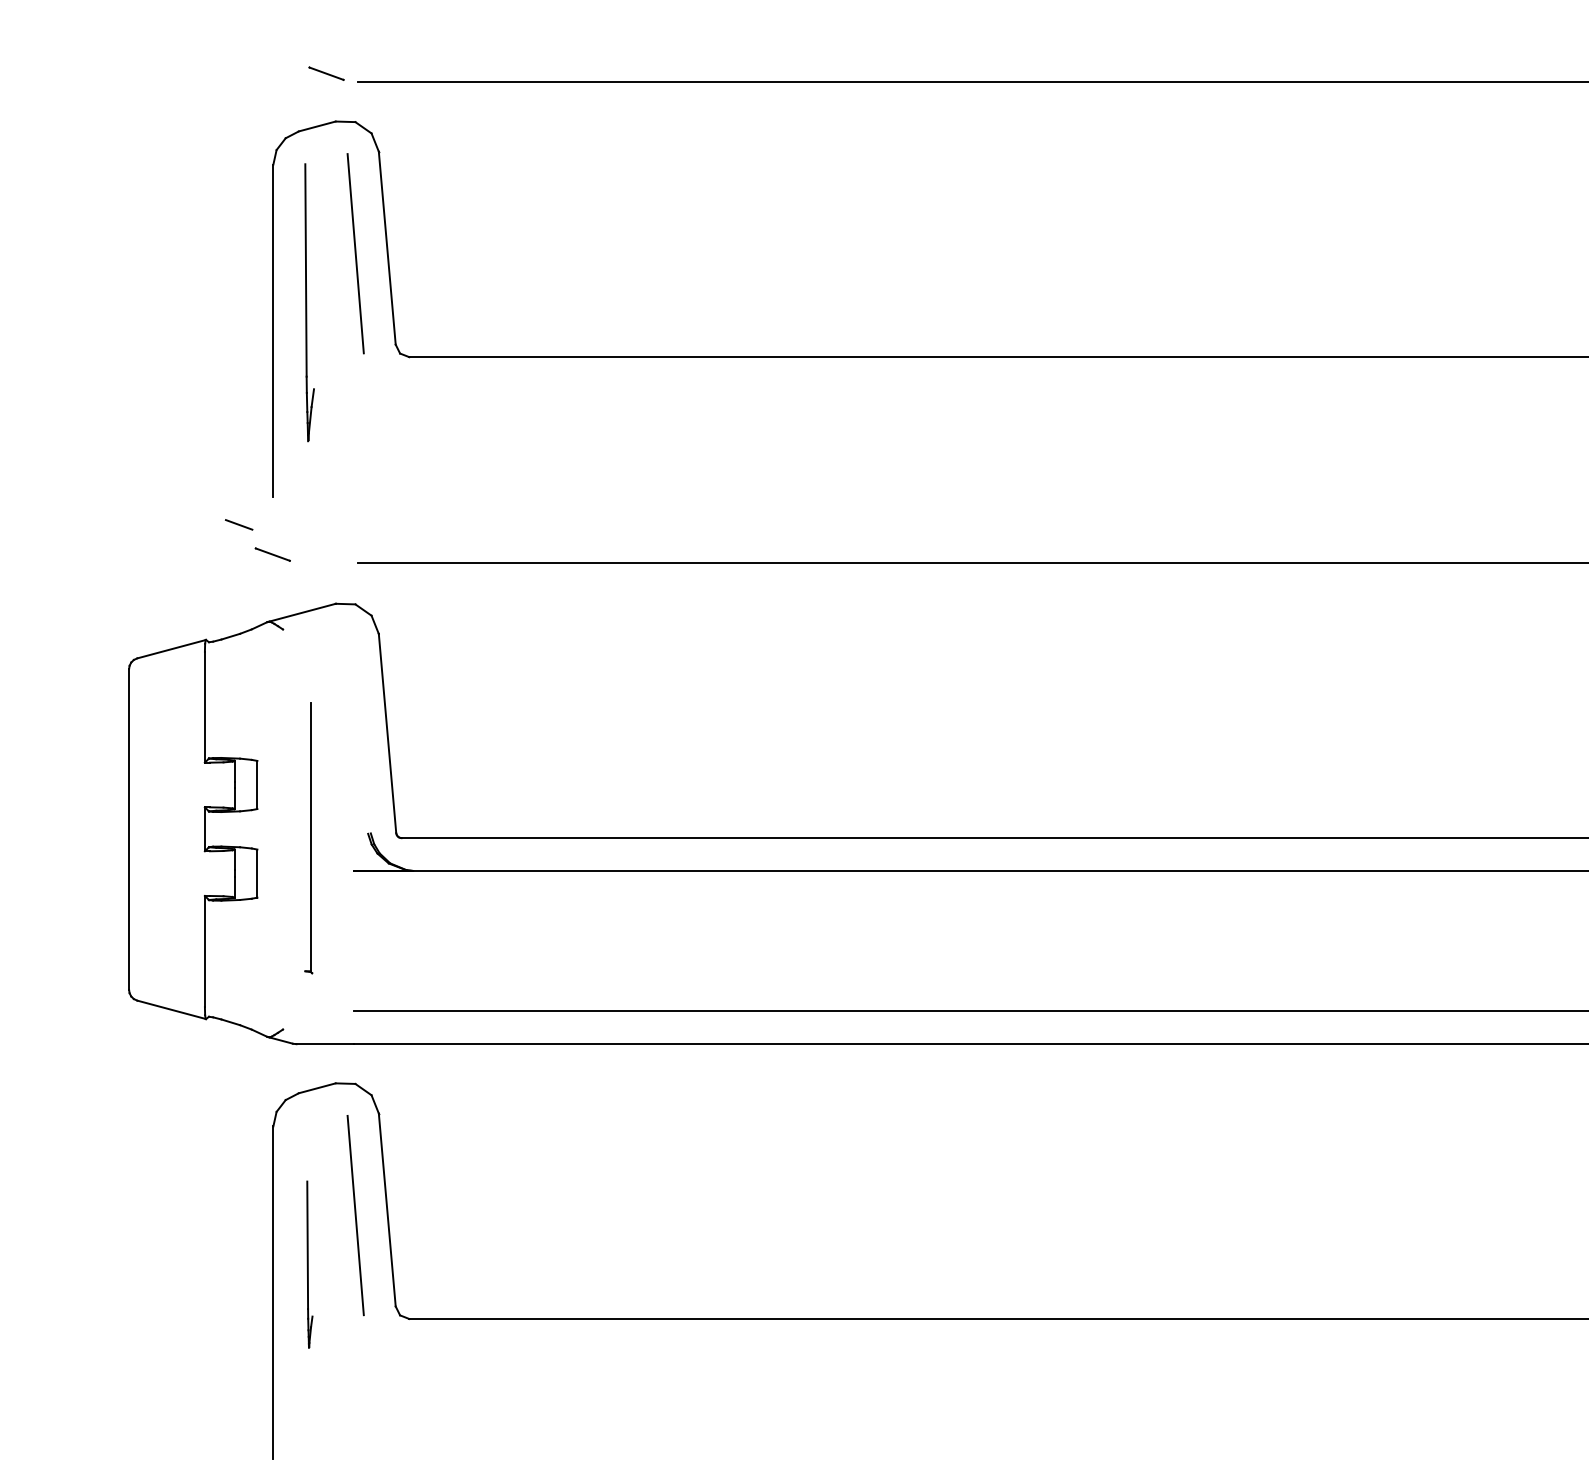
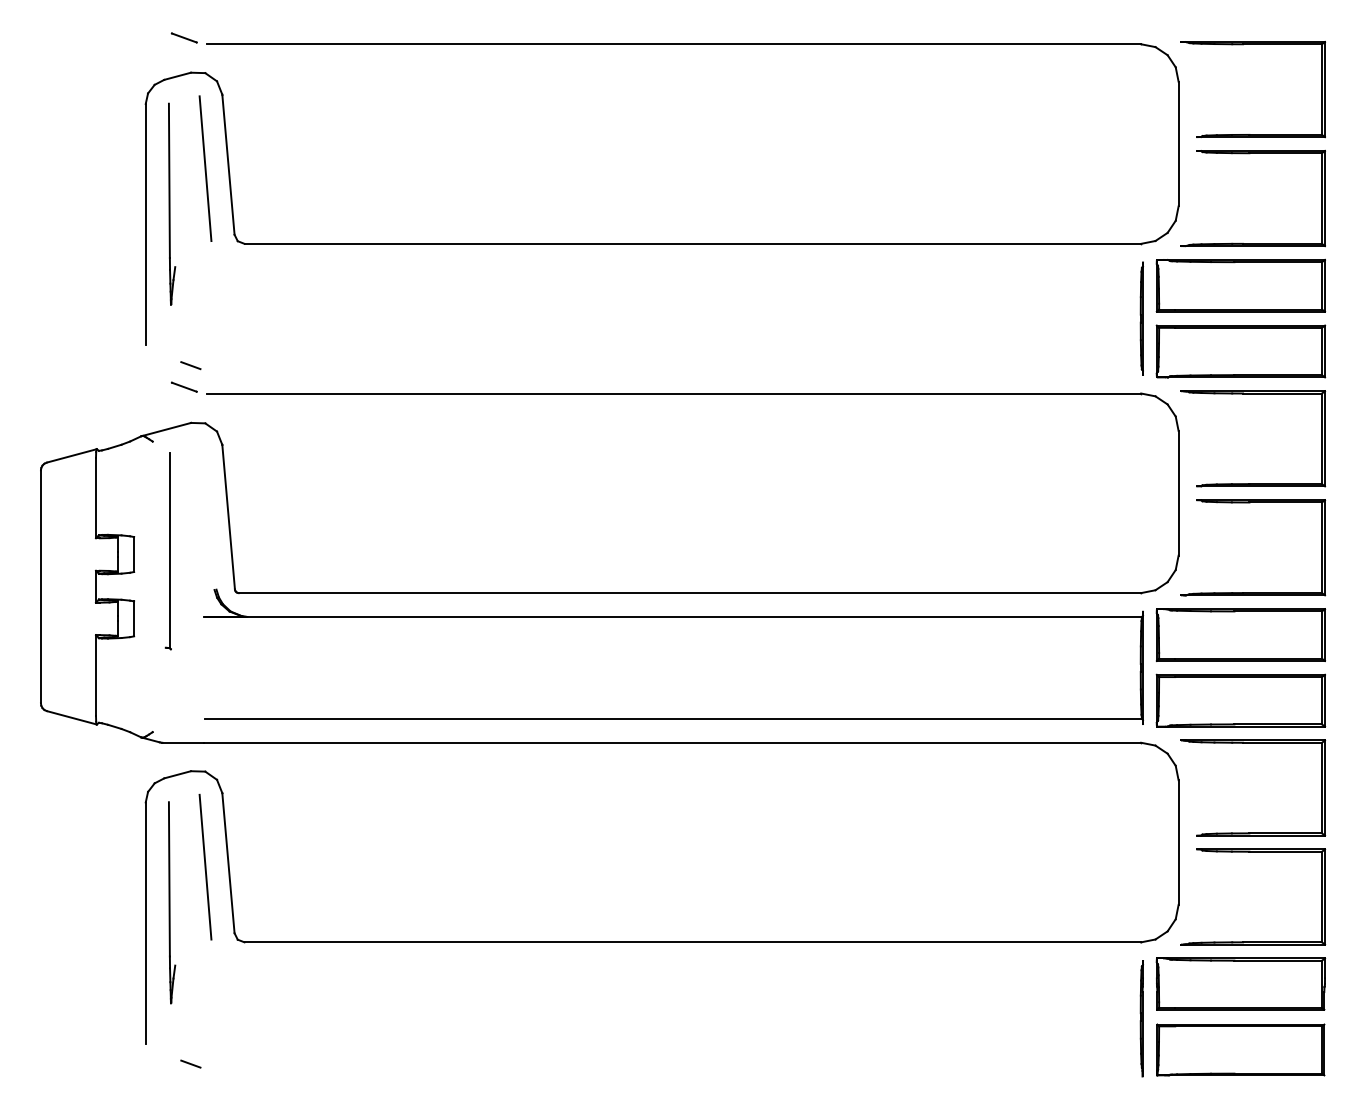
line: (238, 524) -> (190, 365), moved
line: (271, 553) -> (183, 386), moved
part: (307, 838) -> (167, 551), moved
part: (310, 1264) -> (172, 902), size x1.67

